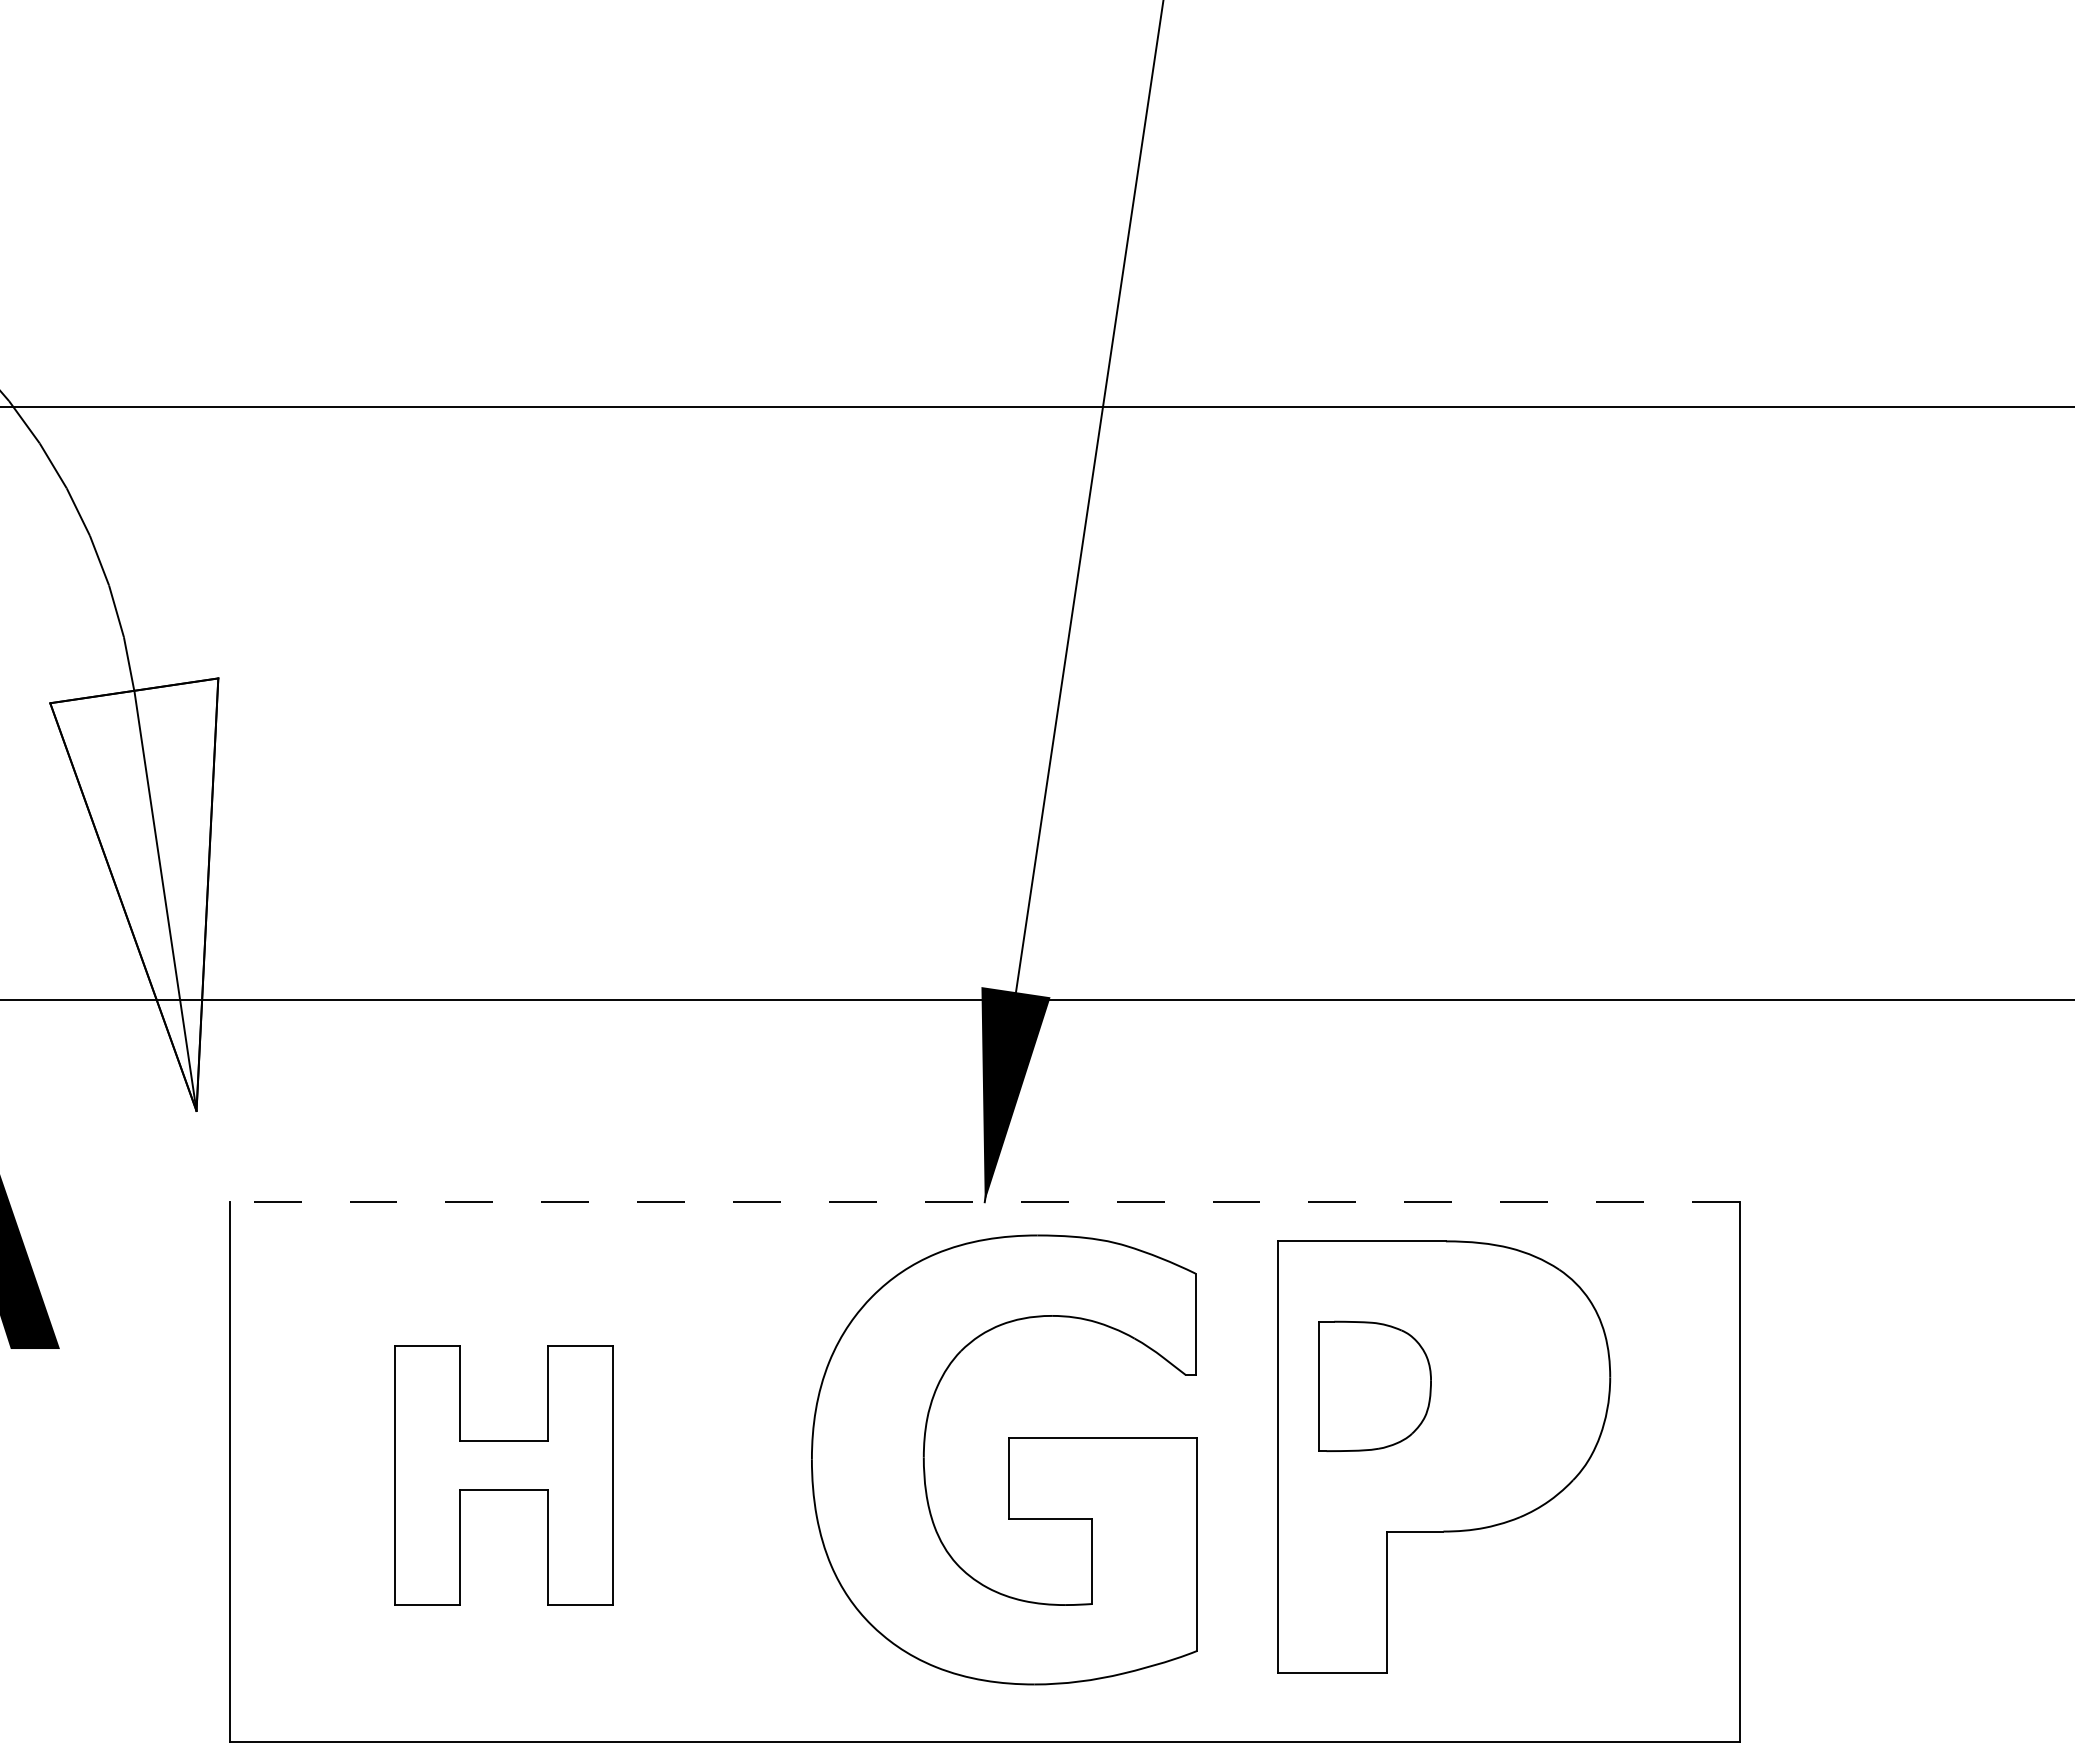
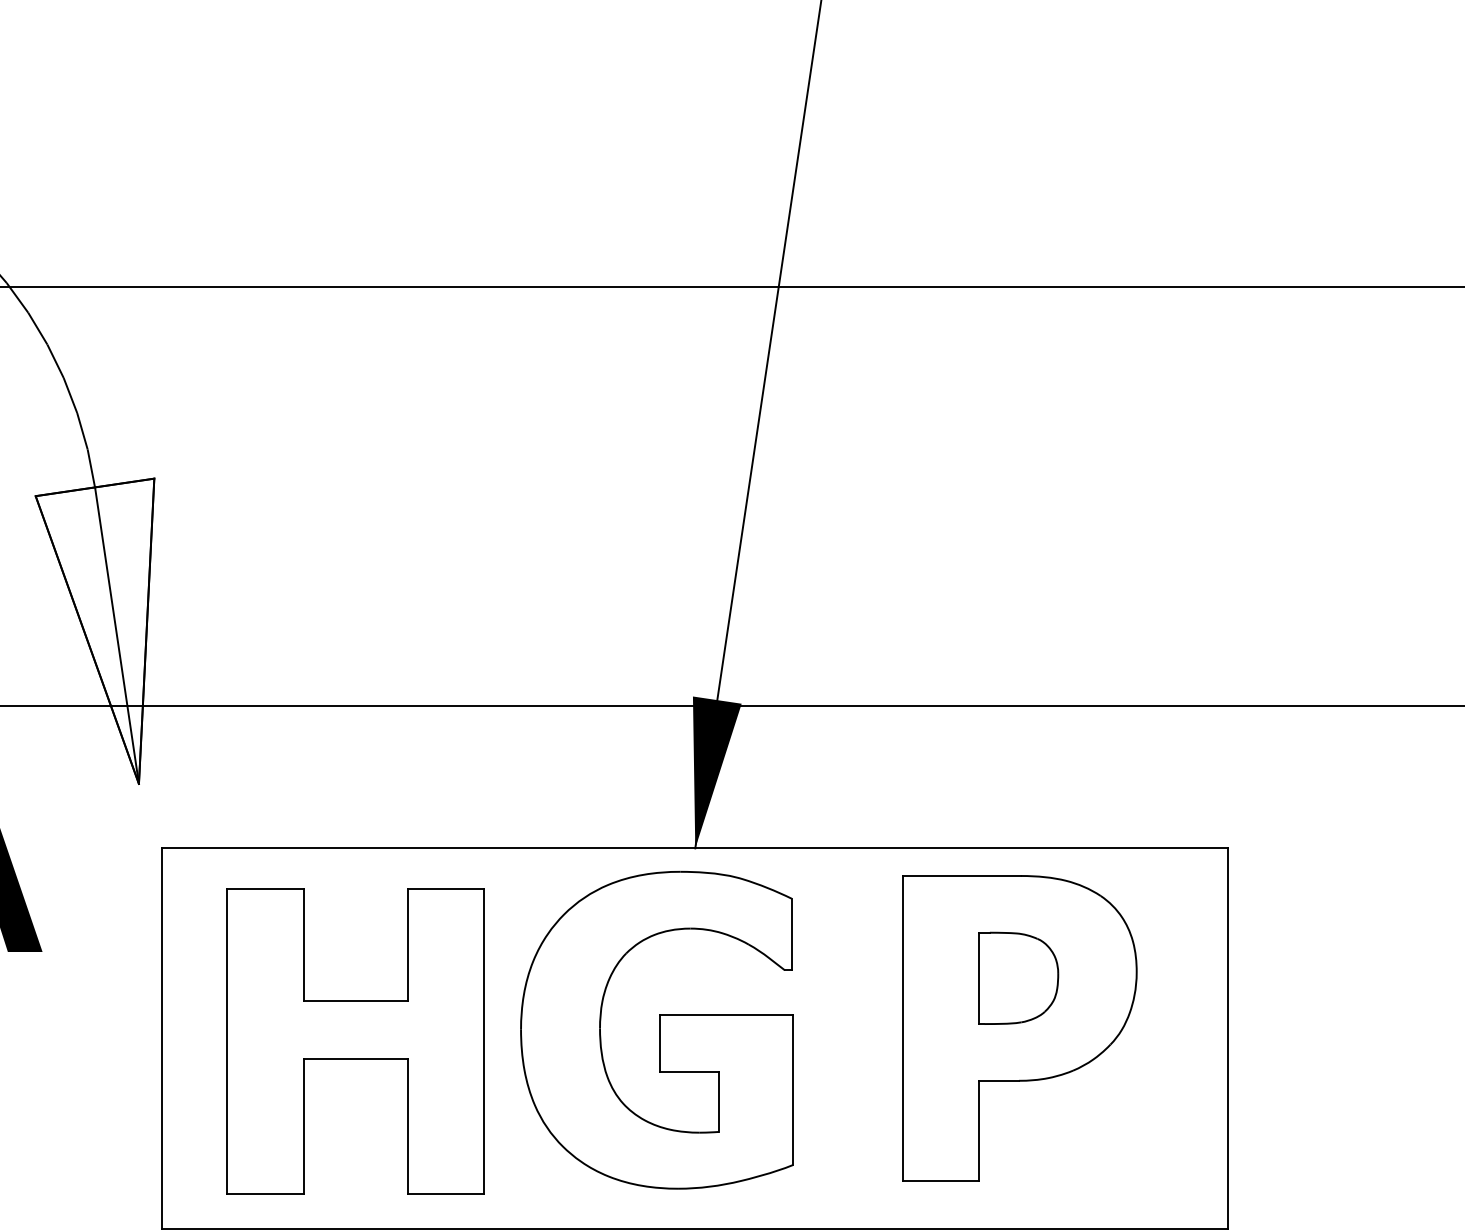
line: (984, 1202) -> (695, 848), dashed -> solid
part: (1374, 1386) -> (1018, 978), moved
part: (1004, 1459) -> (656, 1029), moved
part: (503, 1475) -> (355, 1041), size x1.67

